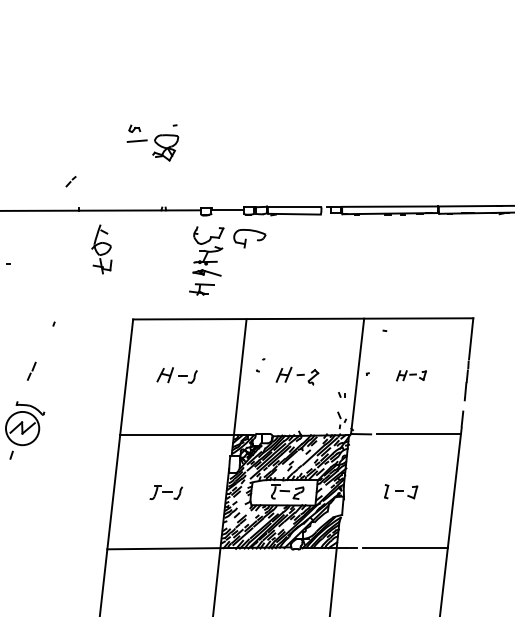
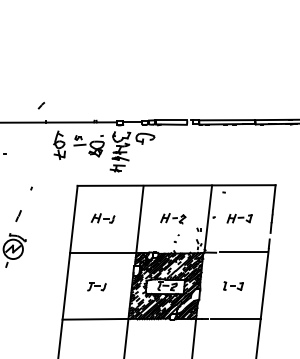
part: (151, 143) -> (88, 146), moved
part: (260, 365) -> (176, 238), moved
part: (411, 375) -> (239, 218), size x1.43

